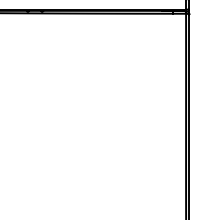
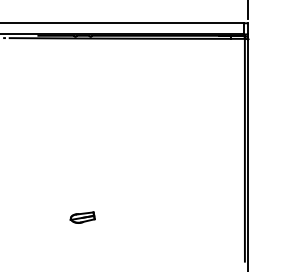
part: (34, 180) -> (82, 217), added

